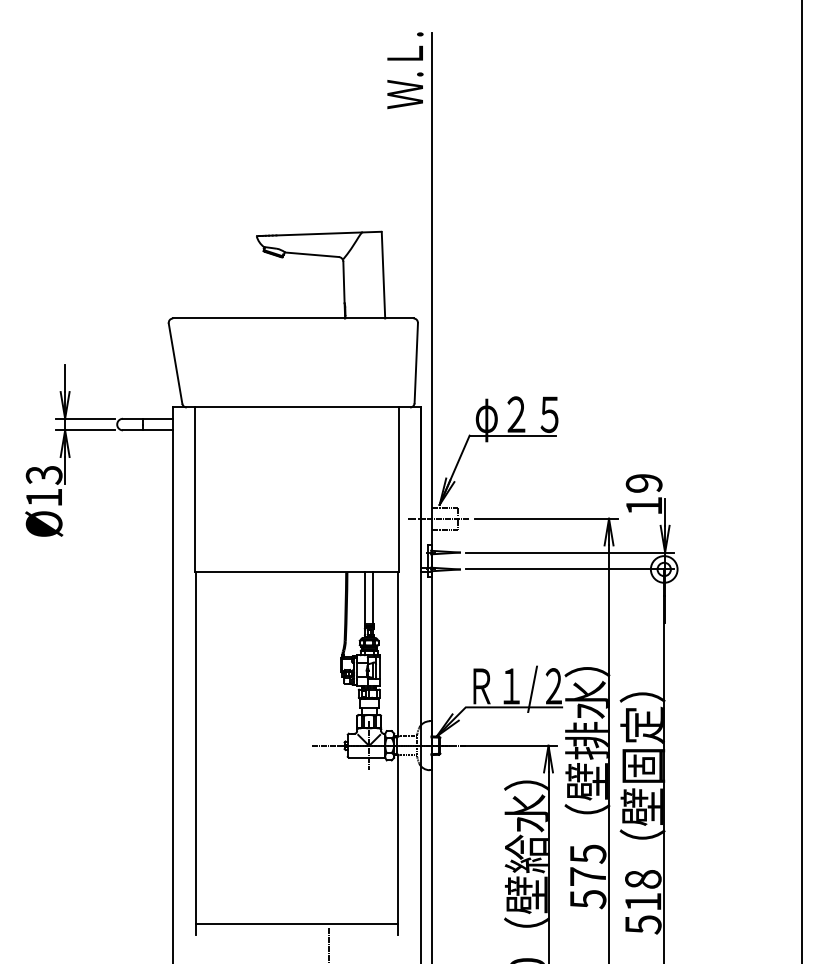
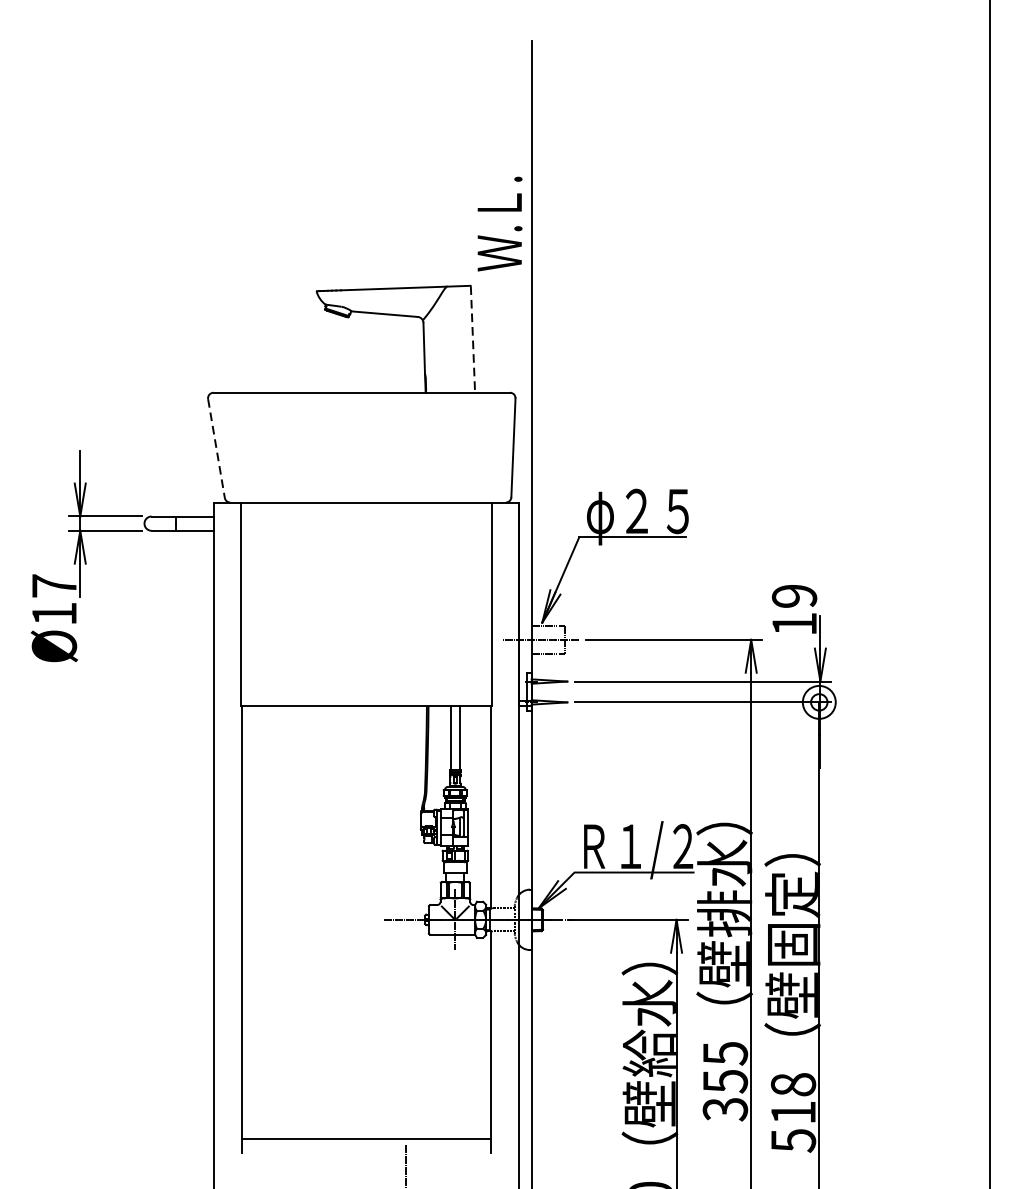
text: (405, 70) -> (500, 223), moved
line: (383, 275) -> (472, 339), solid -> dashed
line: (175, 363) -> (216, 448), solid -> dashed
text: (43, 474) -> (53, 585), Ø13 -> Ø17
text: (587, 887) -> (724, 1094), 575 -> 355

